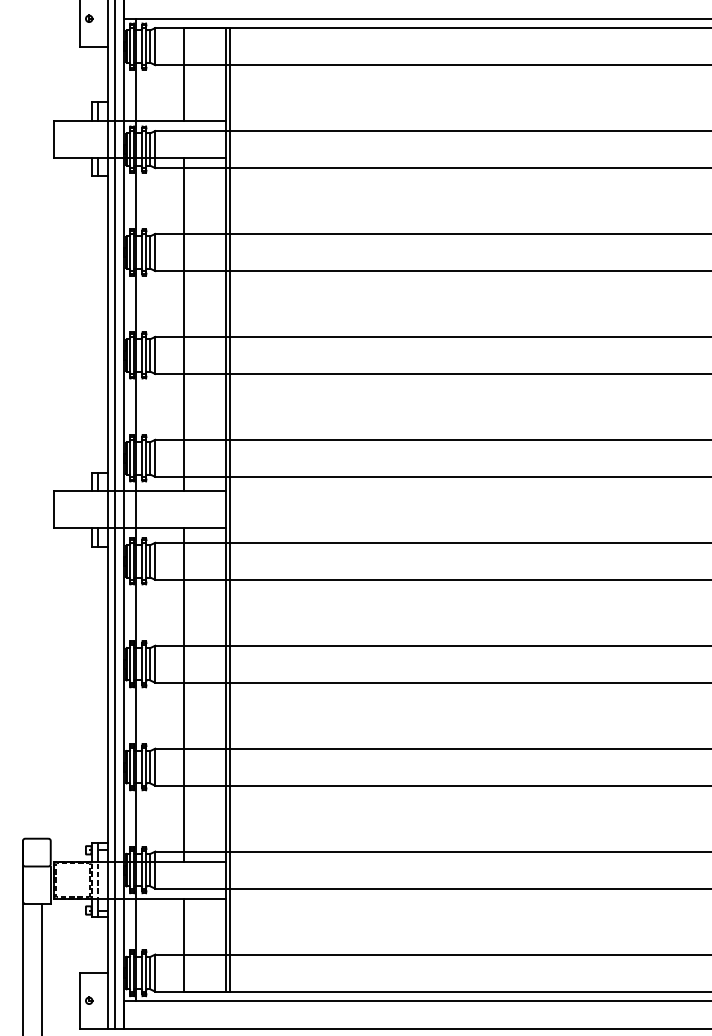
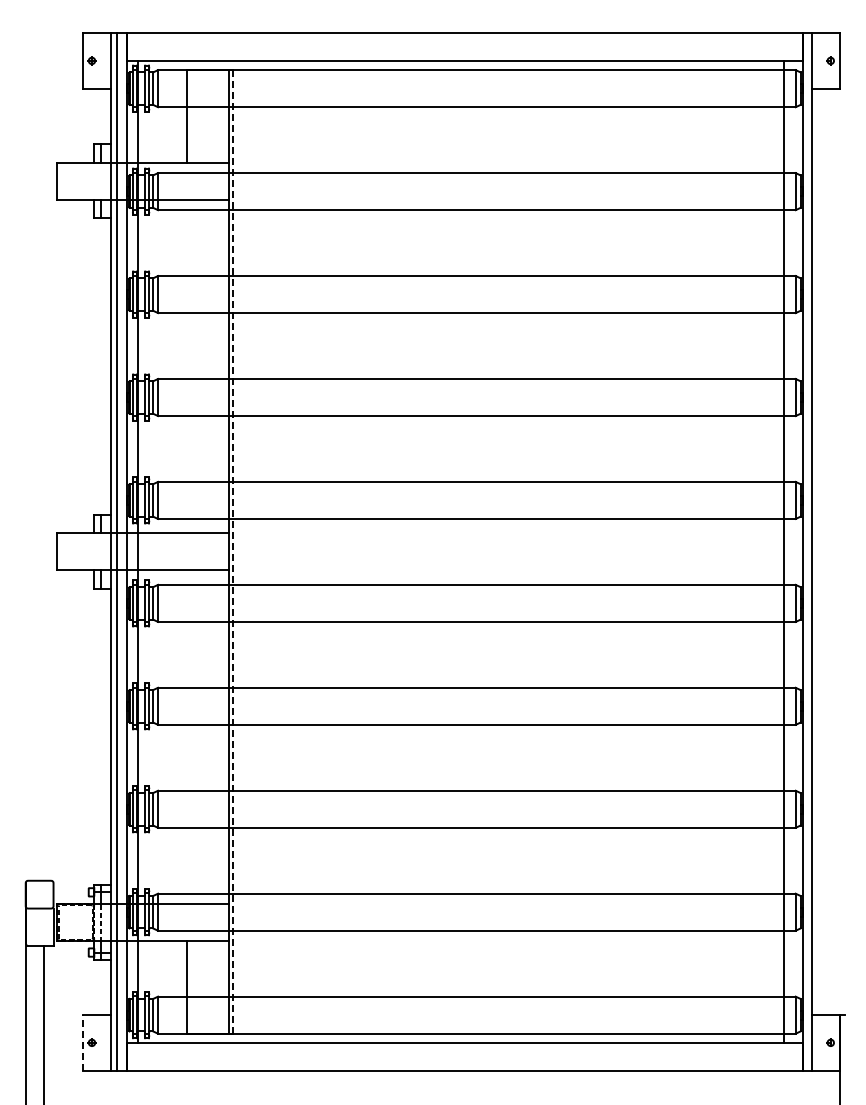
line: (183, 324) -> (186, 366), removed
line: (230, 509) -> (233, 551), solid -> dashed
line: (183, 694) -> (186, 736), removed
line: (79, 1000) -> (82, 1042), solid -> dashed

